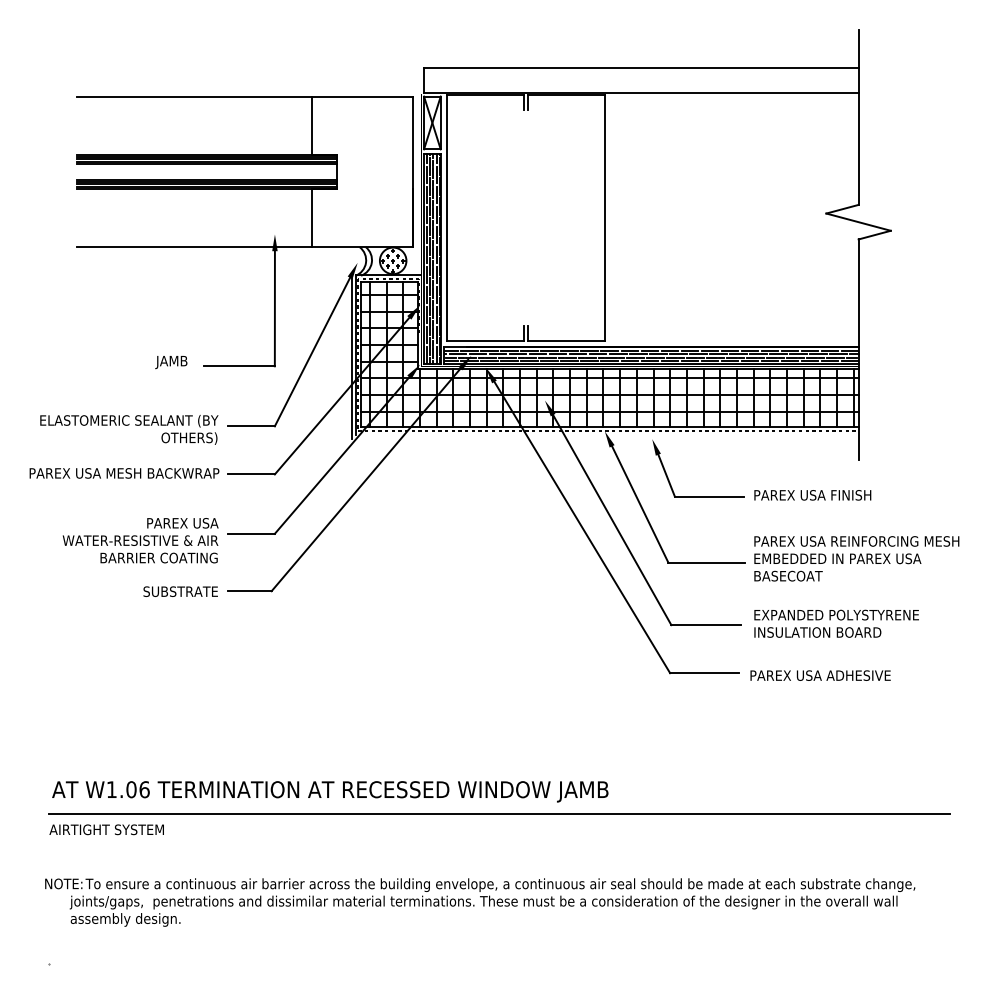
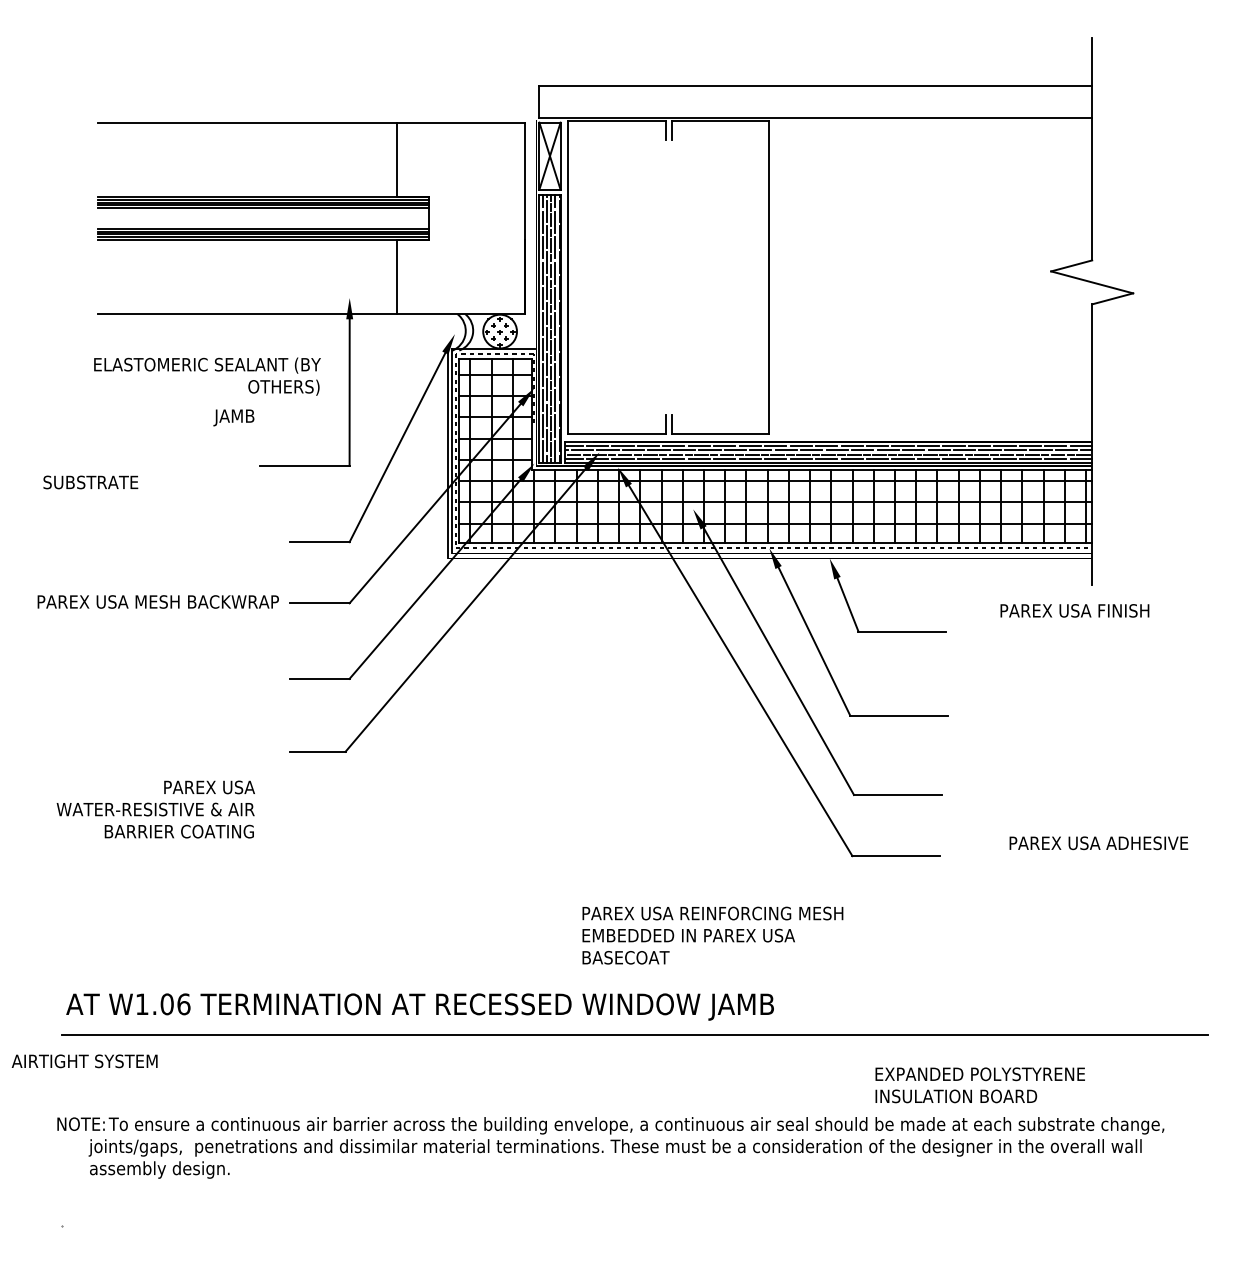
text: (171, 362) -> (233, 417), moved
text: (129, 429) -> (207, 376), moved
text: (812, 495) -> (1074, 610), moved
text: (140, 540) -> (155, 809), moved
text: (856, 558) -> (712, 935), moved
text: (180, 591) -> (90, 482), moved
text: (836, 623) -> (979, 1085), moved
text: (820, 675) -> (1098, 843), moved
text: (106, 829) -> (84, 1061), moved

